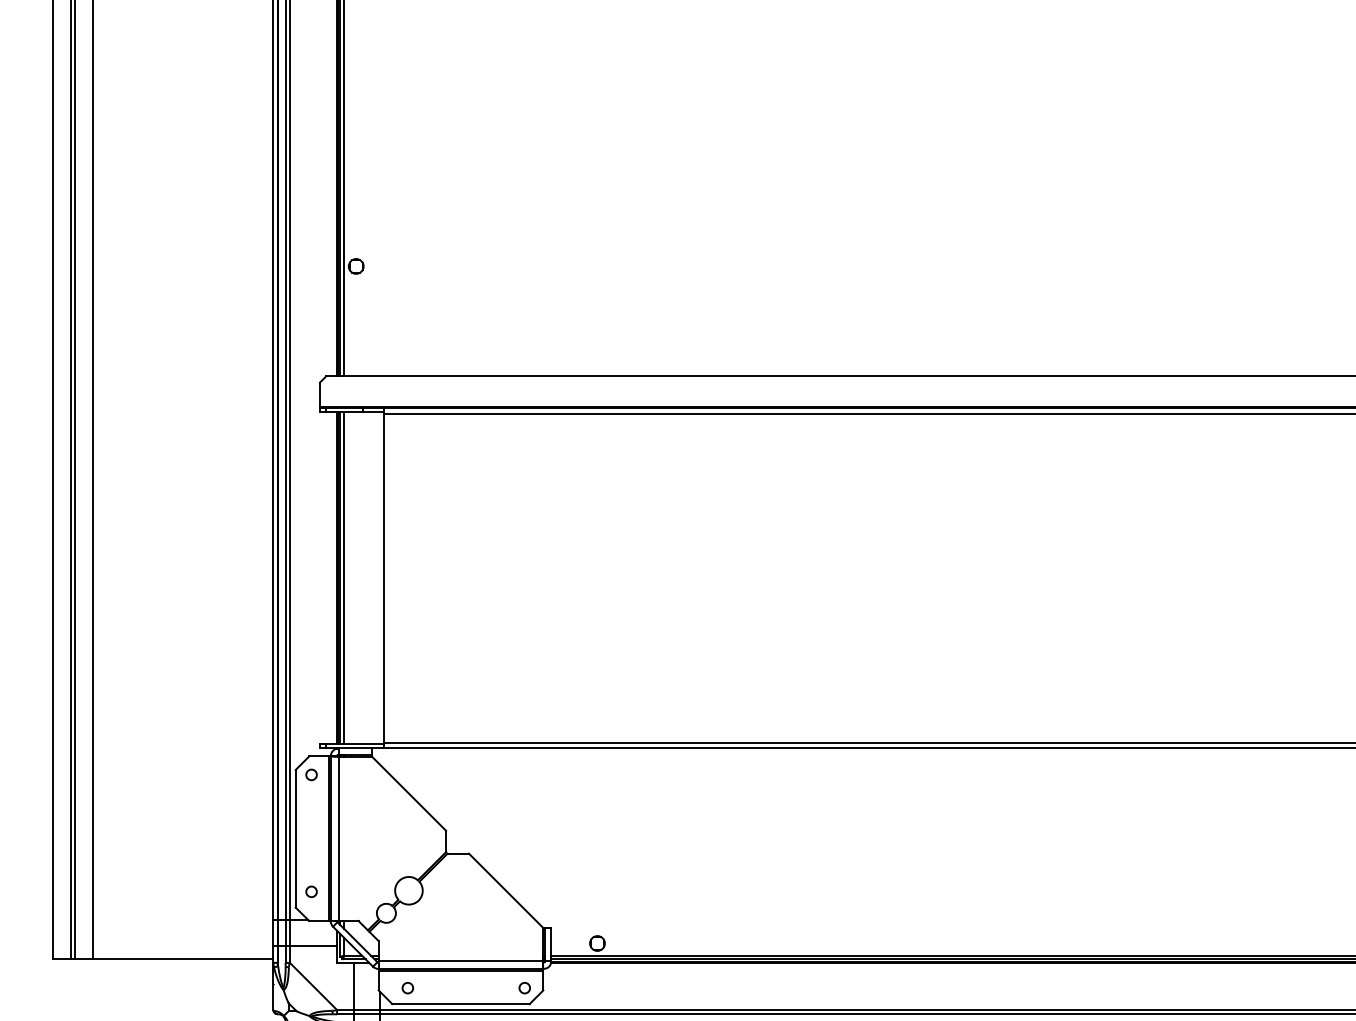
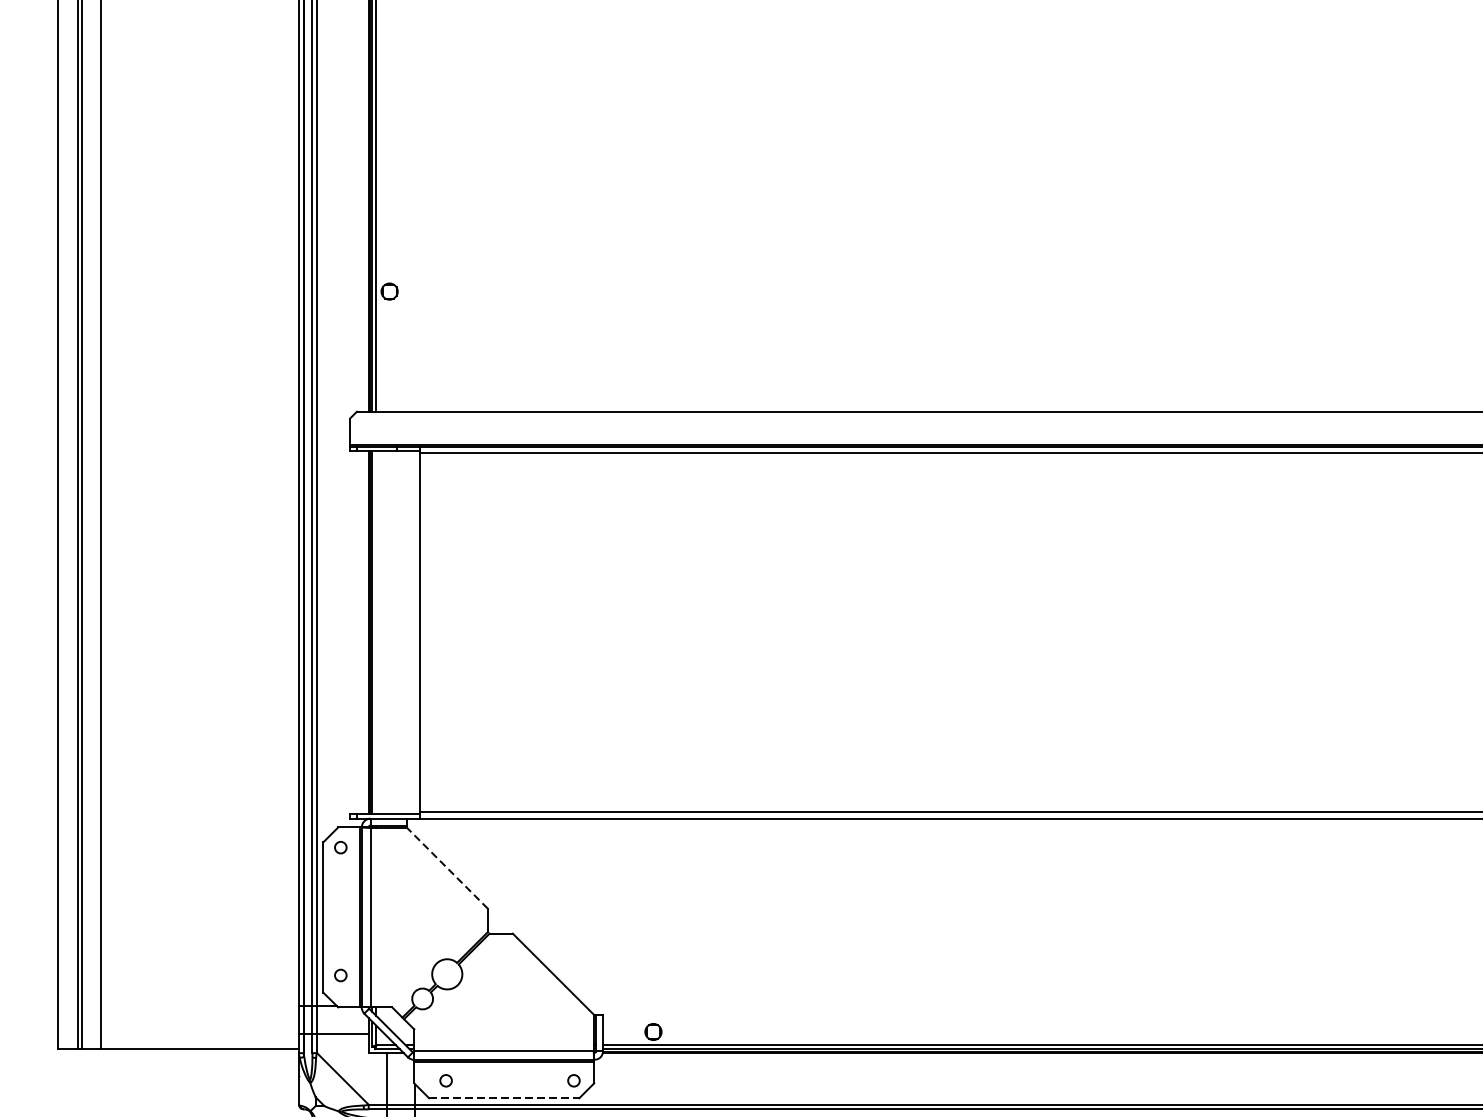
line: (344, 578) -> (376, 632), removed
line: (408, 793) -> (446, 867), solid -> dashed
line: (461, 1004) -> (504, 1098), solid -> dashed

